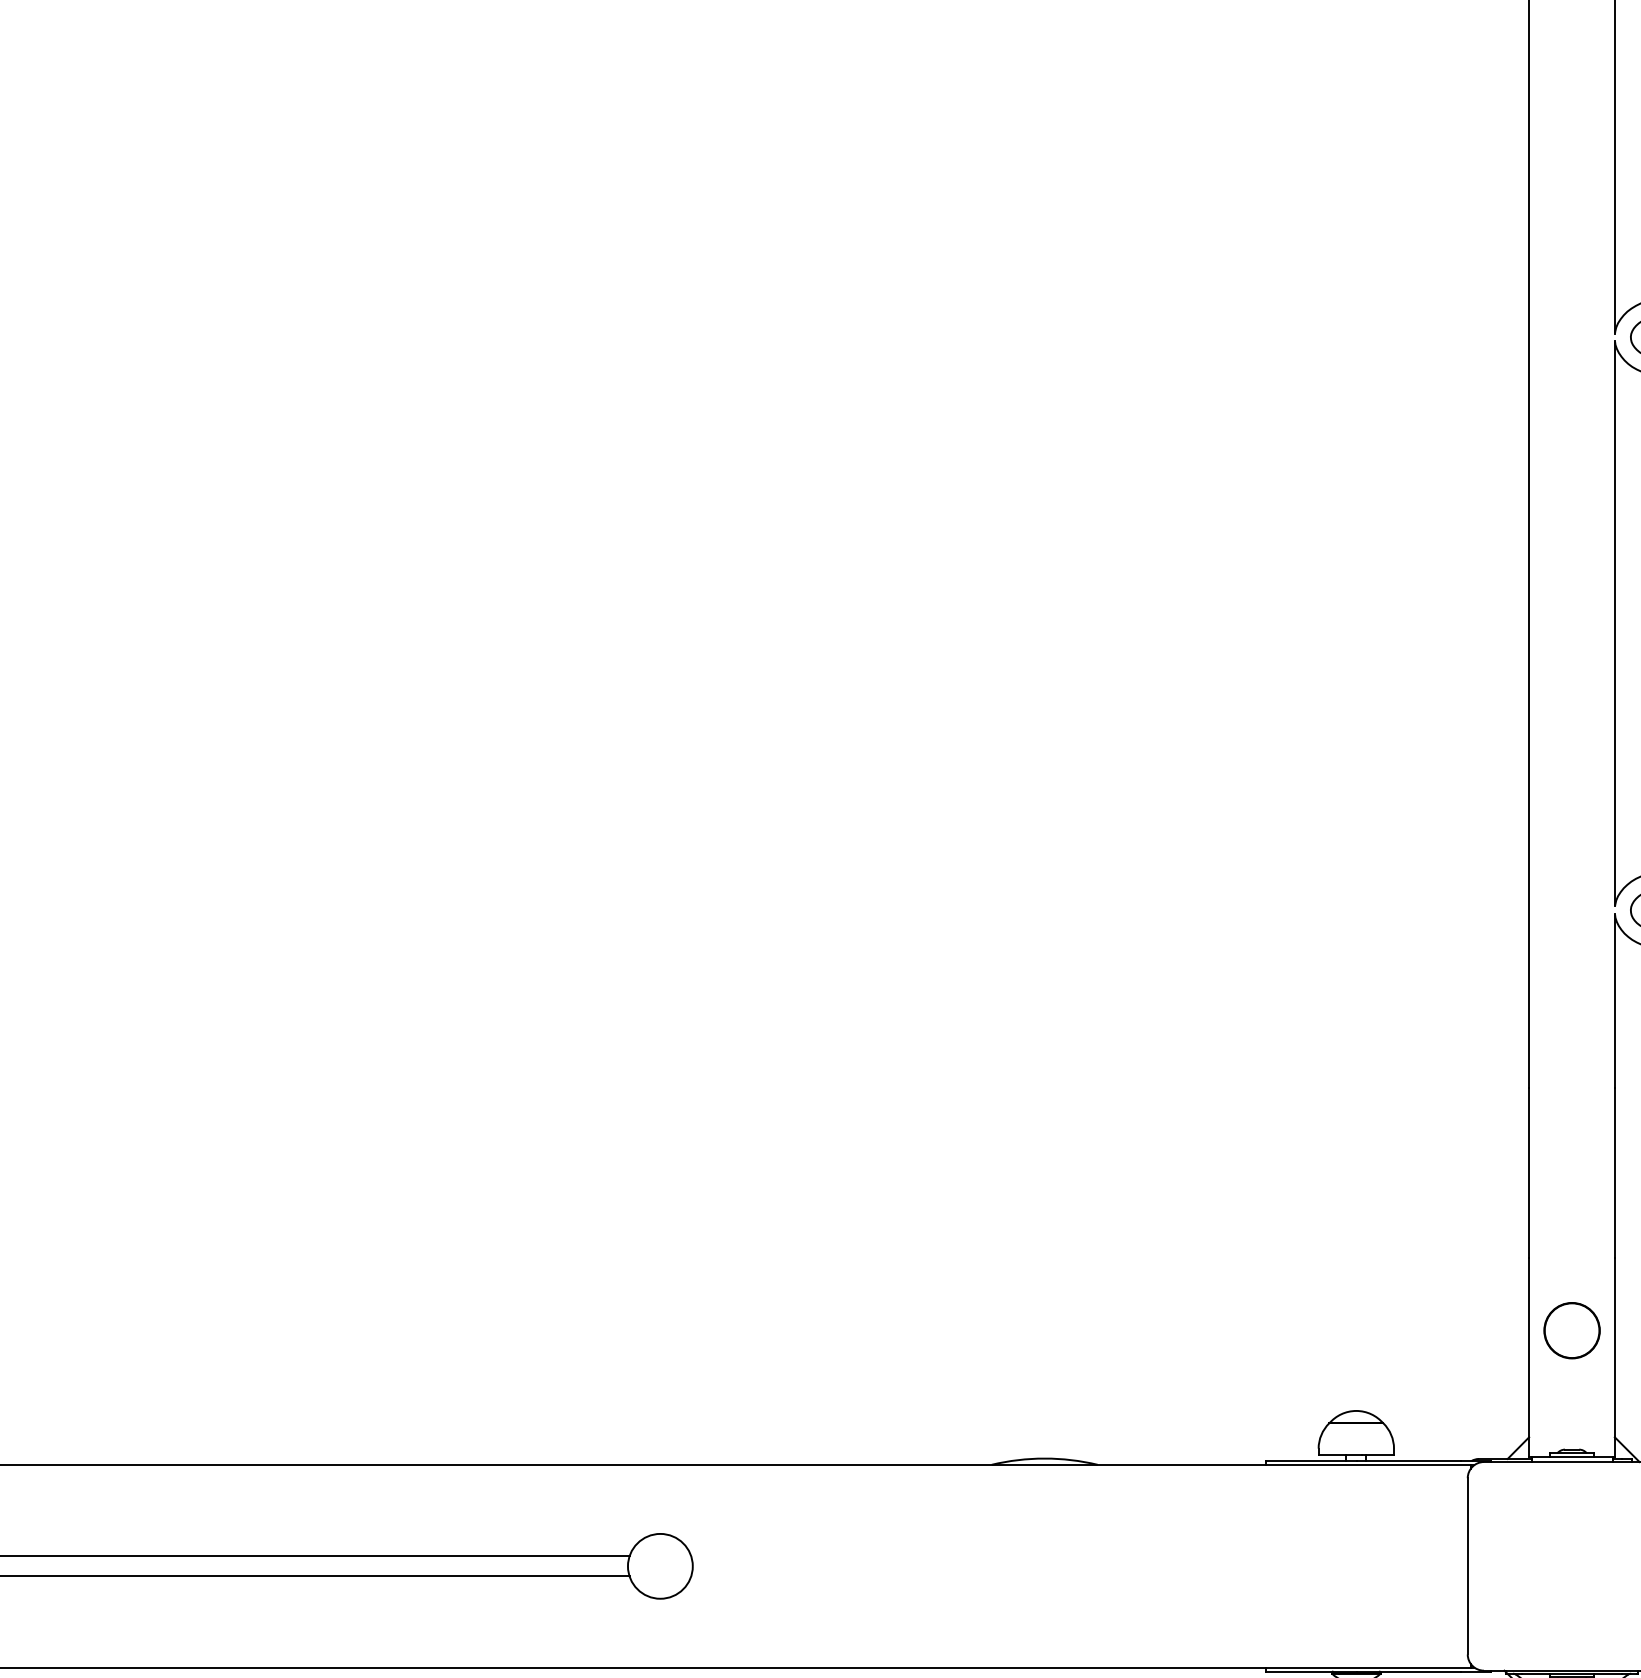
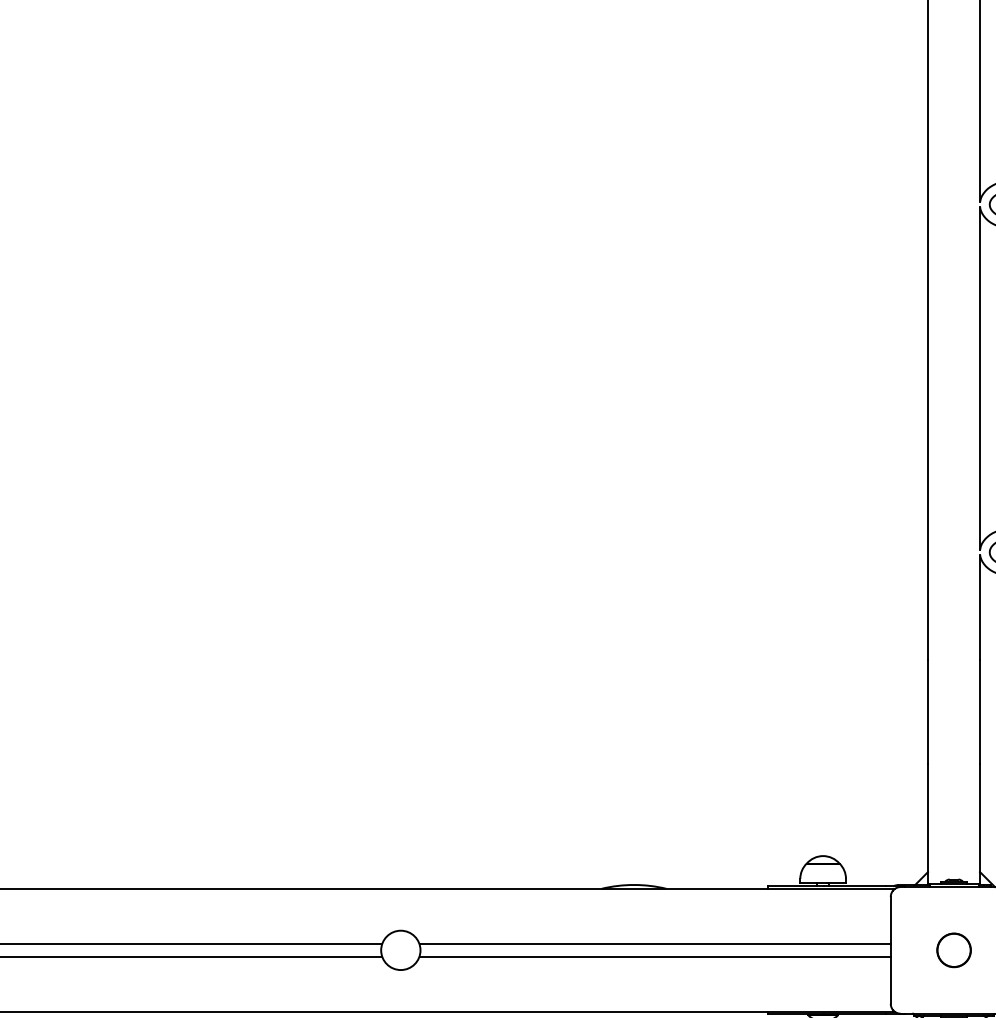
part: (1571, 1330) -> (953, 950), moved
line: (1078, 1556) -> (654, 944), added
line: (1078, 1576) -> (654, 956), added

